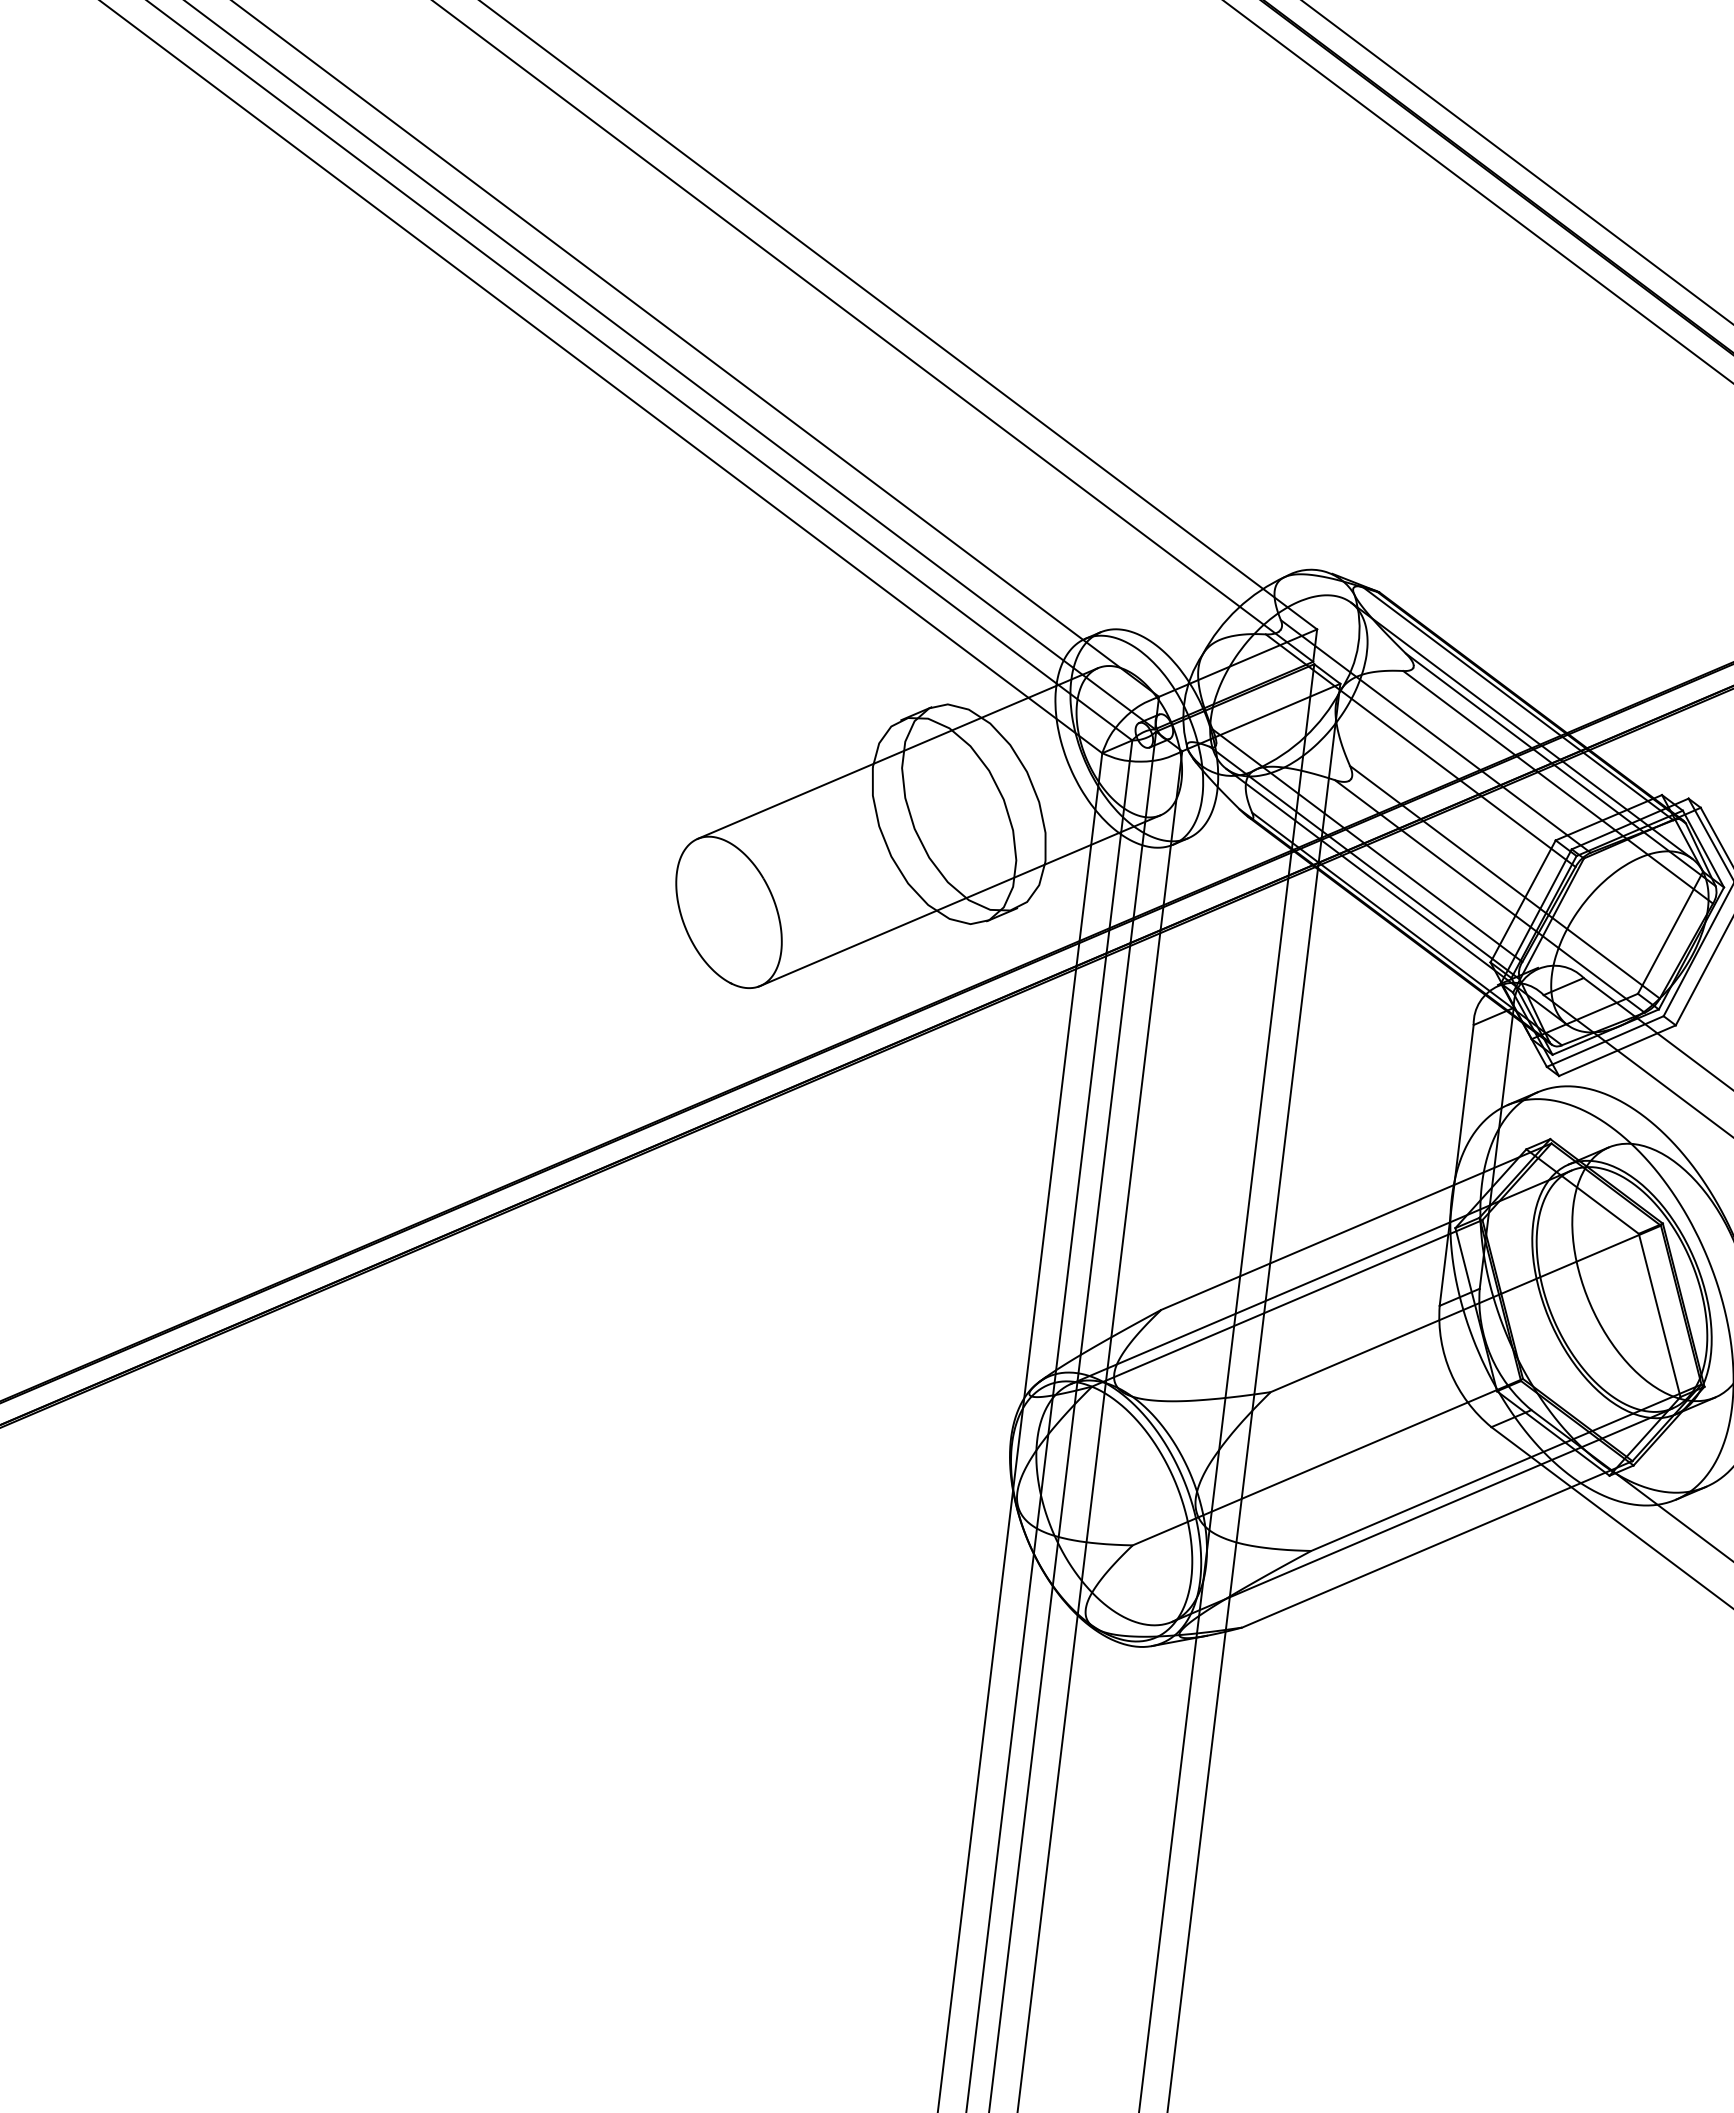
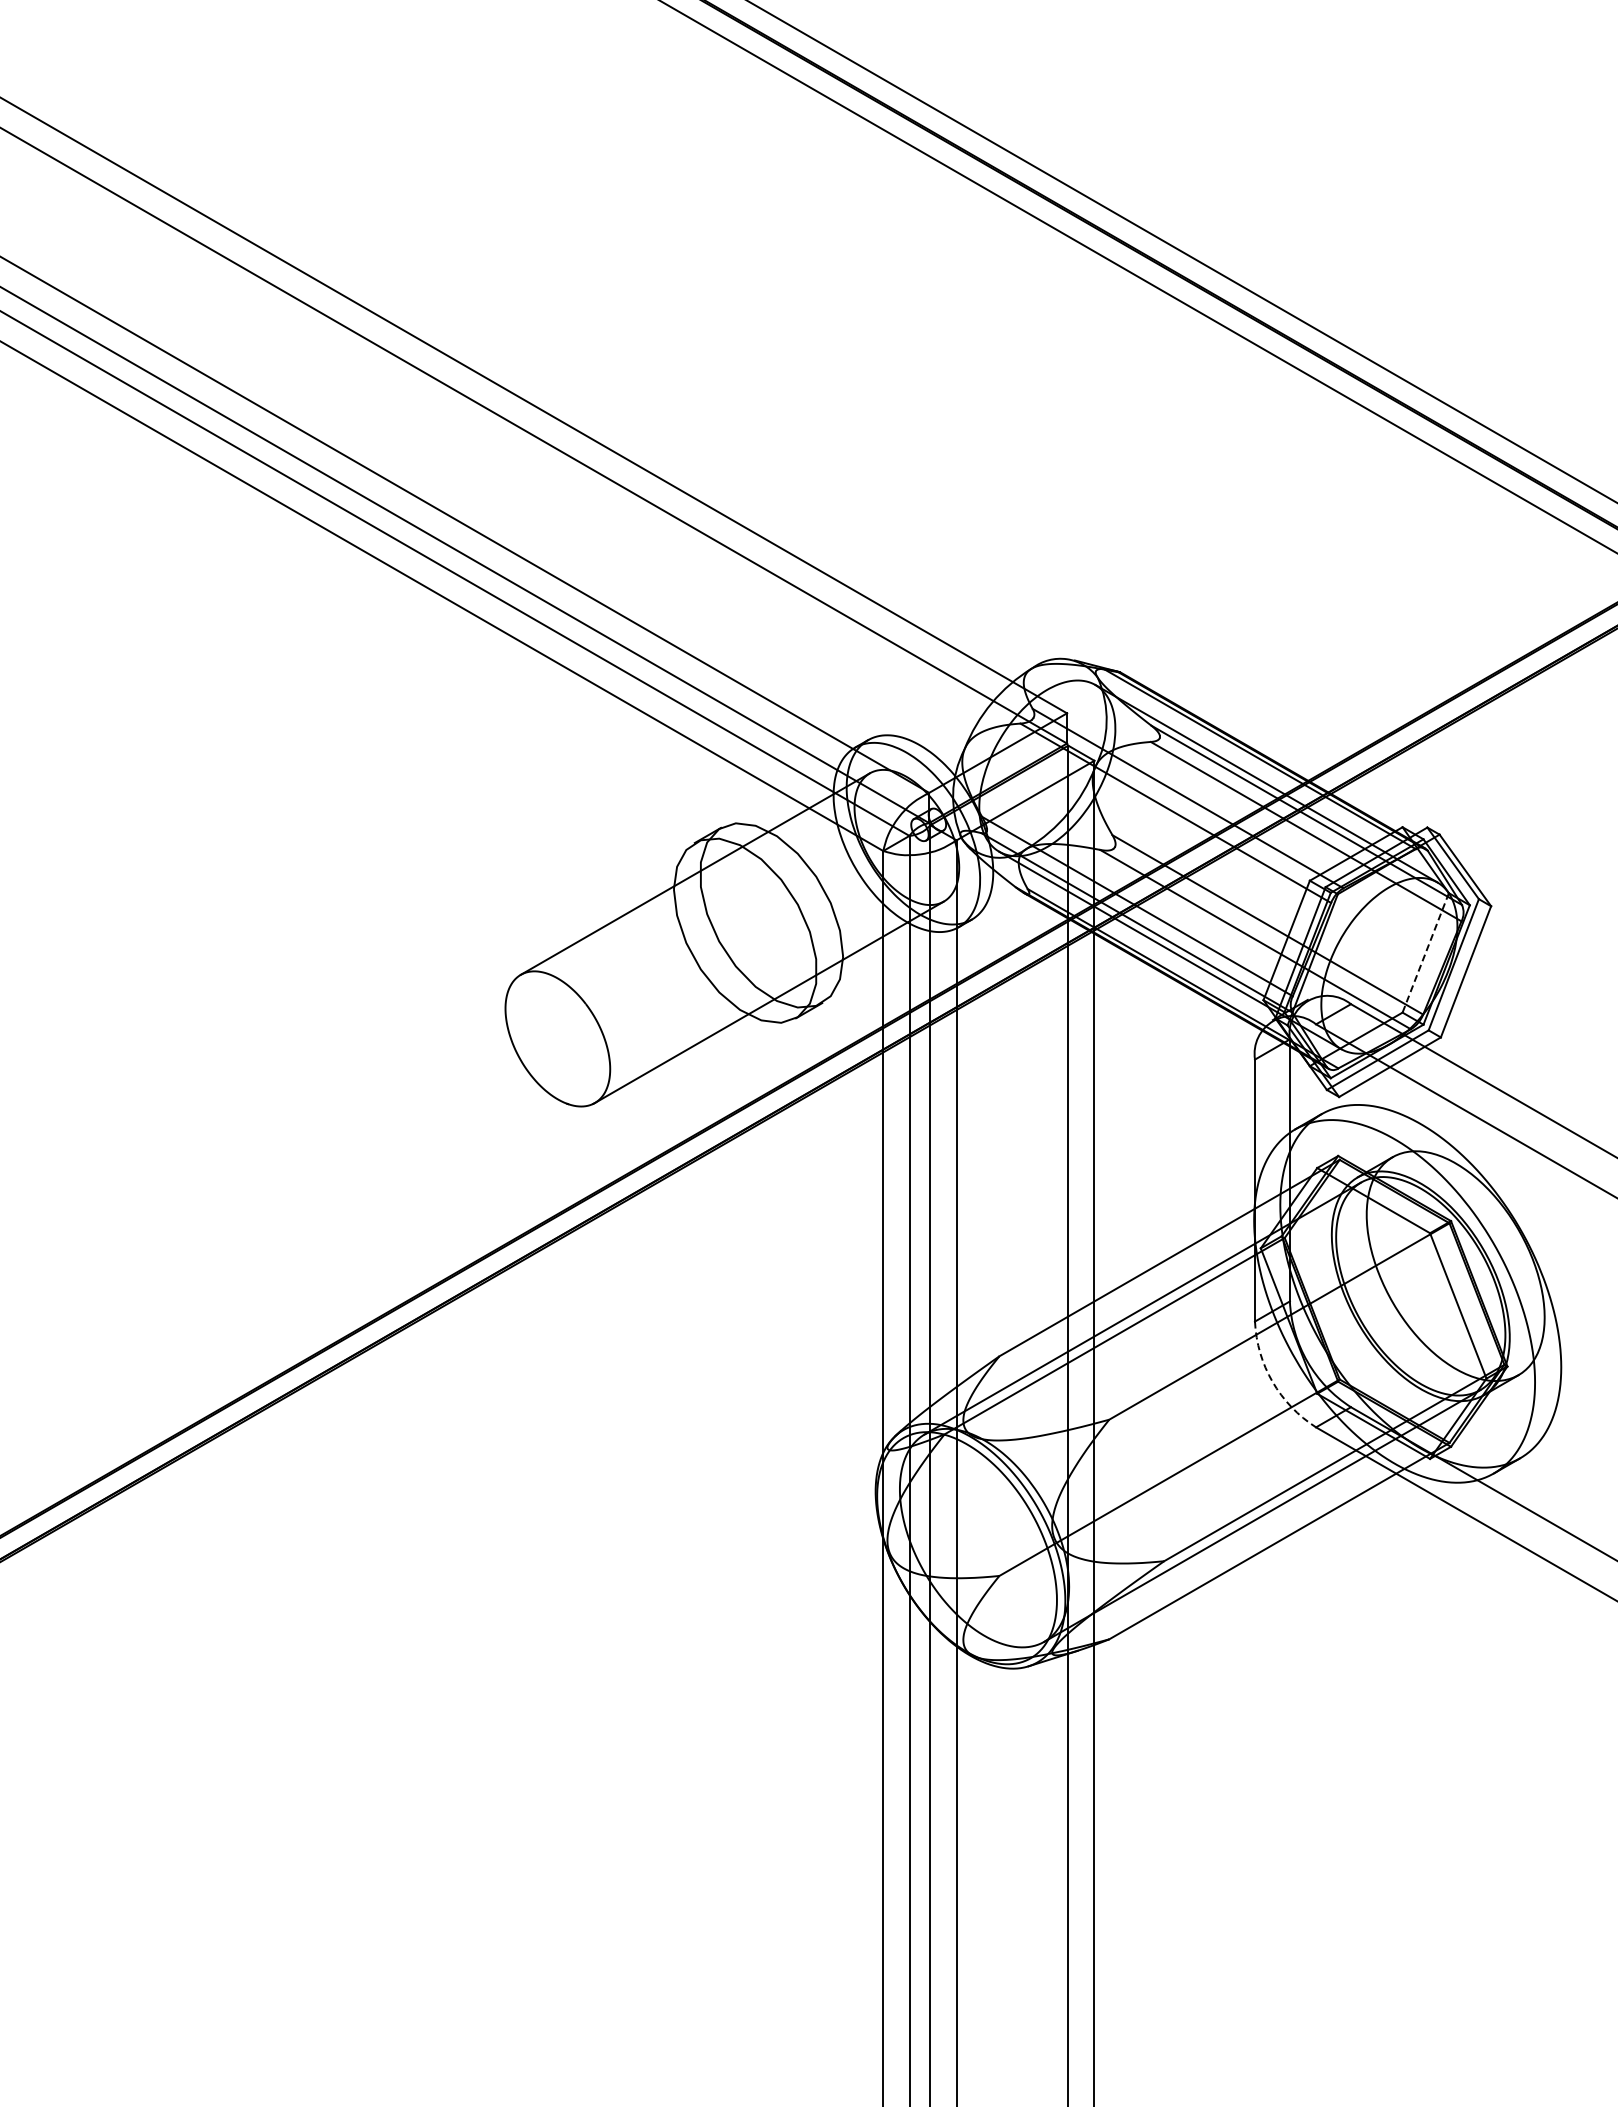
line: (1670, 933) -> (1425, 953), solid -> dashed
arc: (1450, 1372) -> (1272, 1381), solid -> dashed

